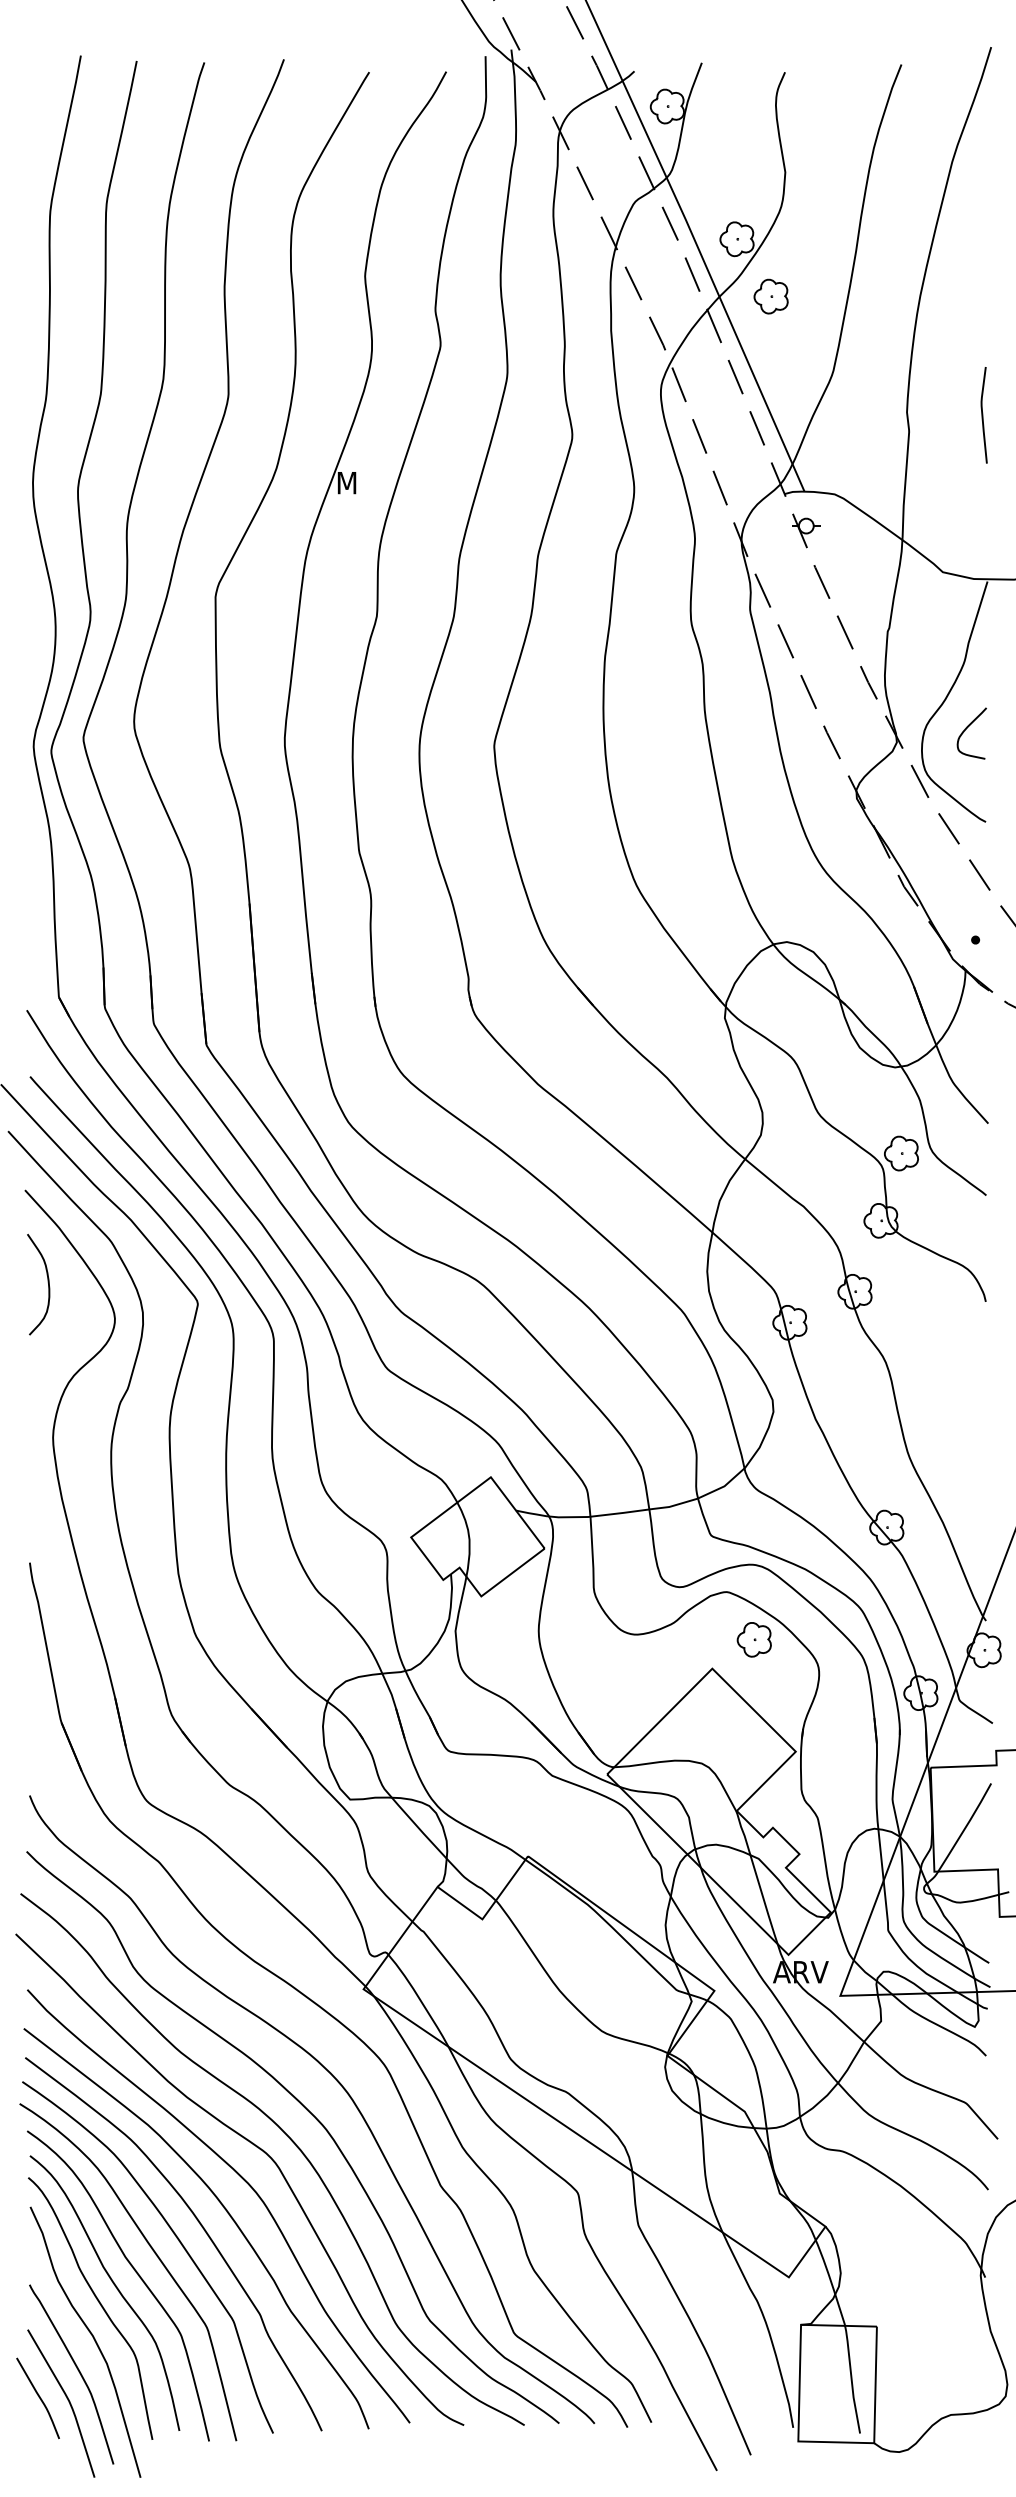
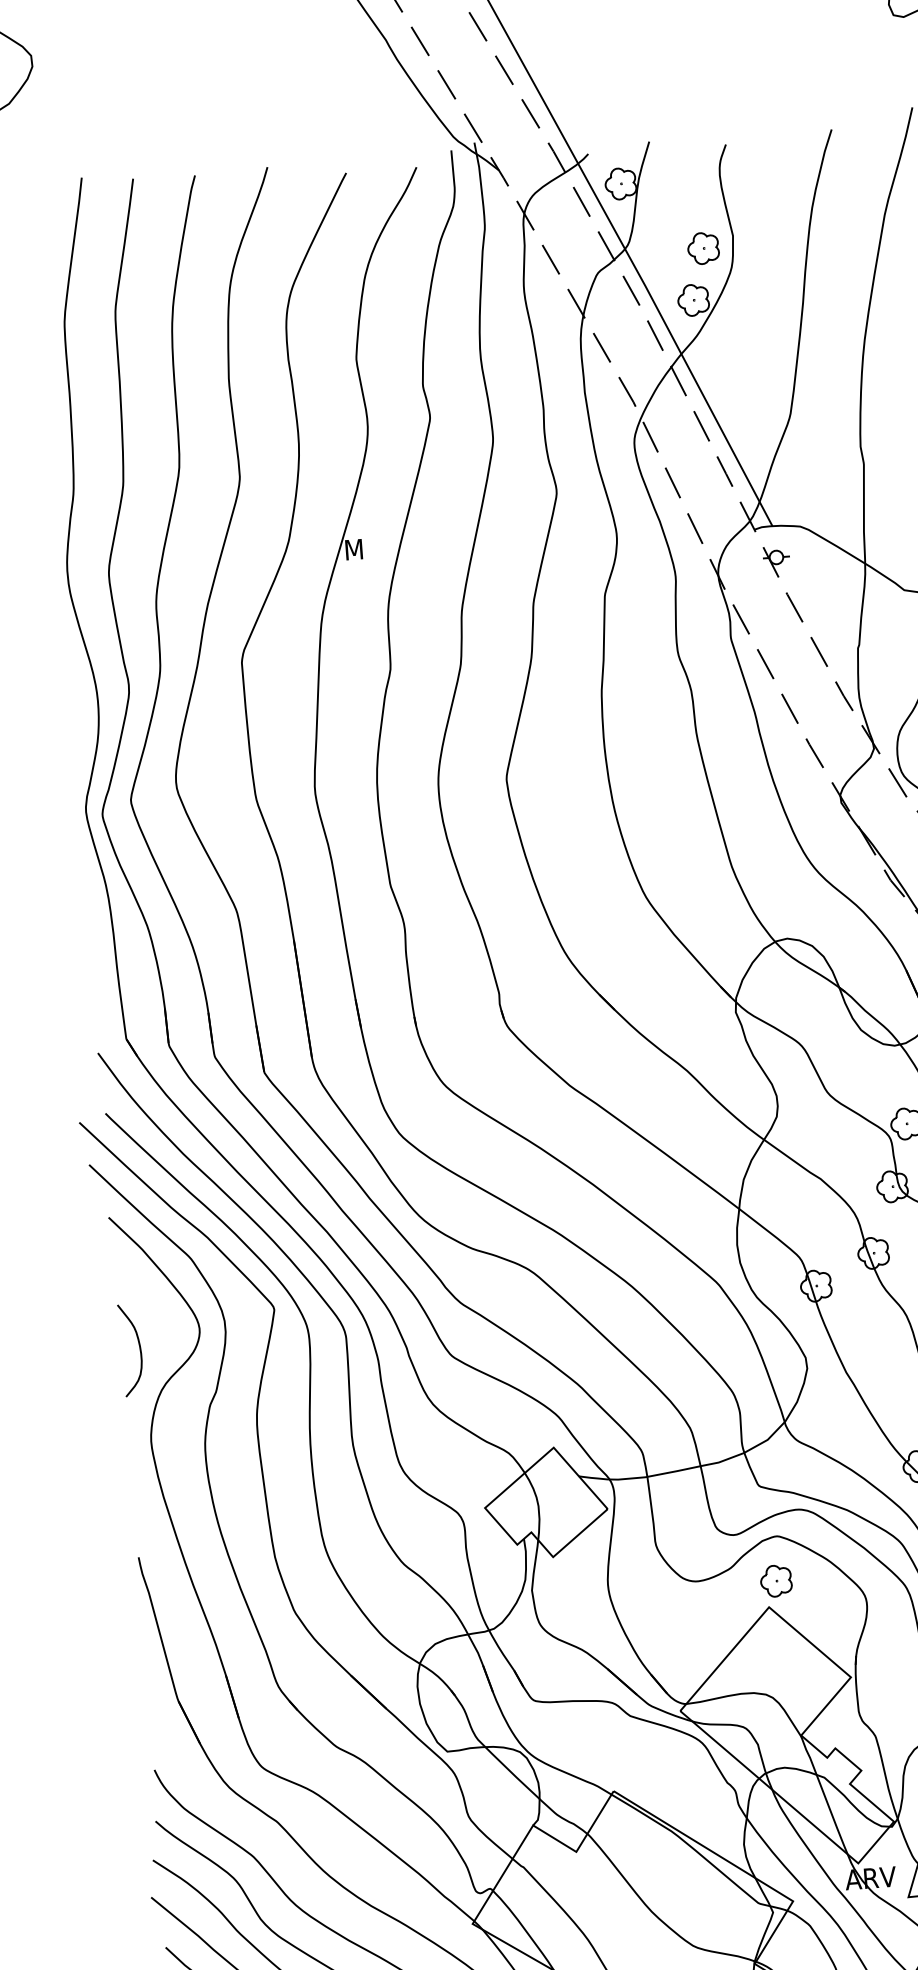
part: (770, 296) -> (702, 248), moved
curve: (47, 1282) -> (139, 1347), moved
part: (753, 1639) -> (775, 1580), moved

